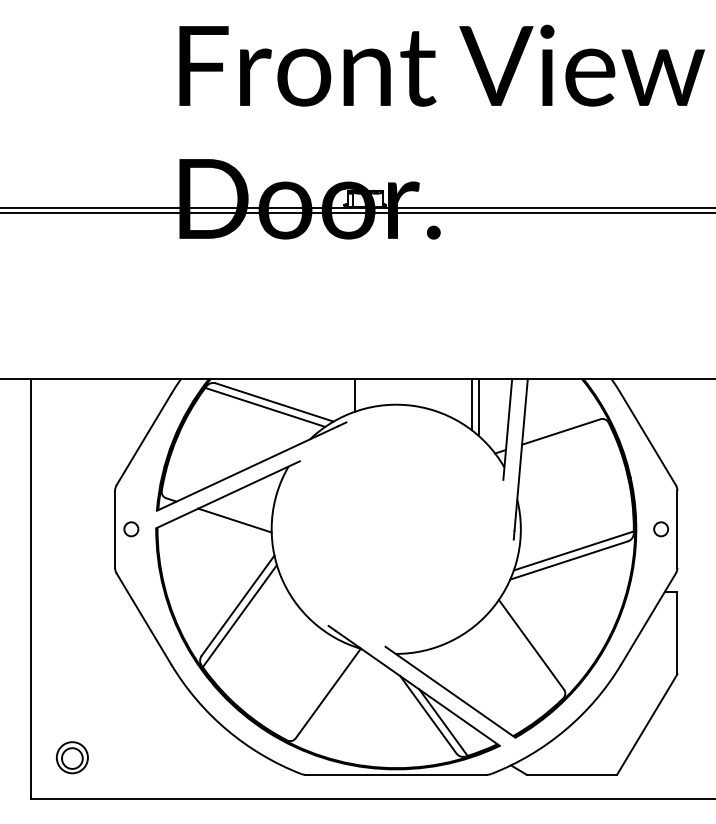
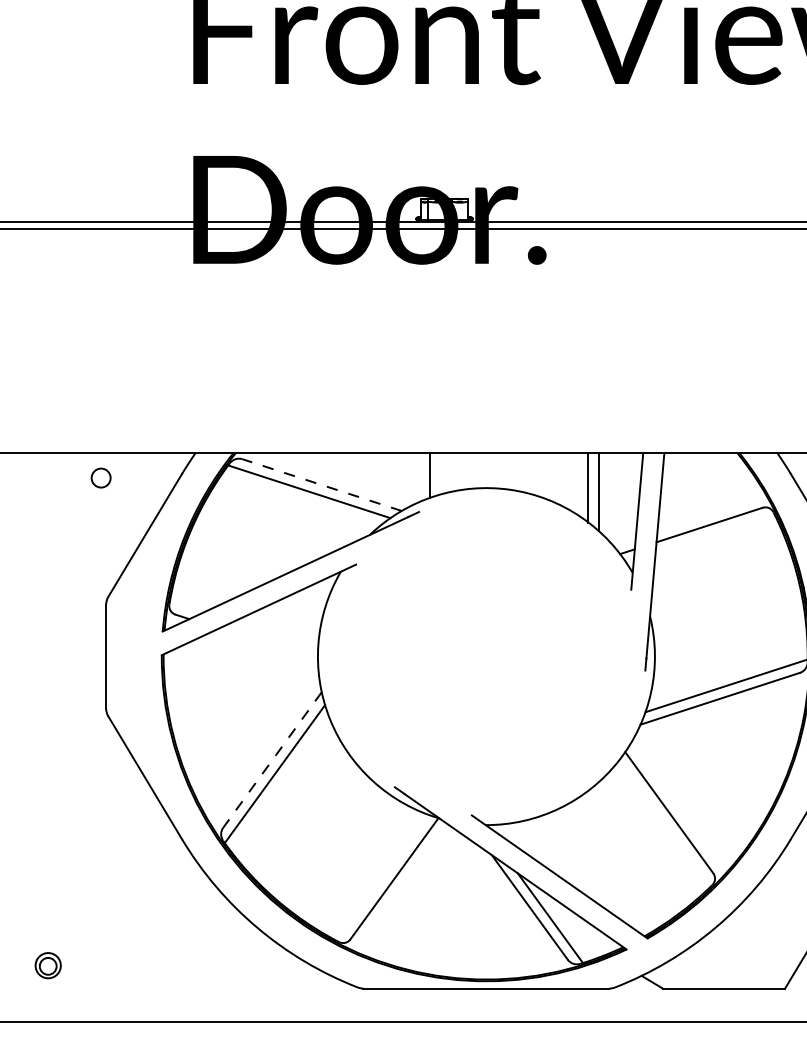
line: (274, 402) -> (321, 485), solid -> dashed
line: (234, 520) -> (267, 644), removed
circle: (131, 529) -> (101, 478), moved
line: (238, 605) -> (273, 759), solid -> dashed
part: (71, 757) -> (47, 965), size x0.6

